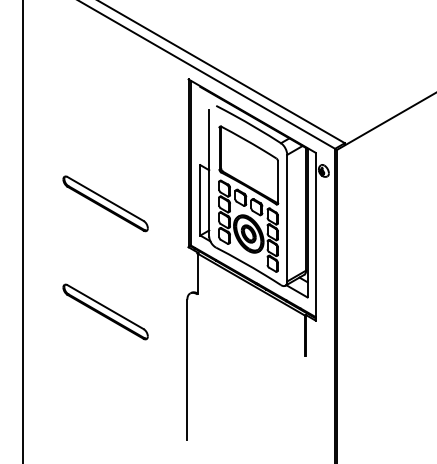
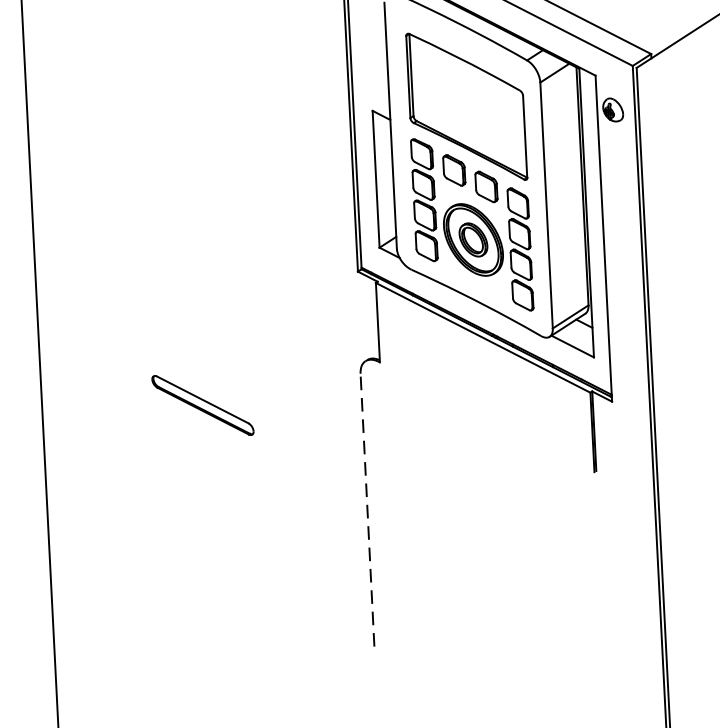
part: (105, 203) -> (192, 194), removed
part: (105, 311) -> (202, 404), size x0.6
line: (187, 369) -> (367, 509), solid -> dashed

